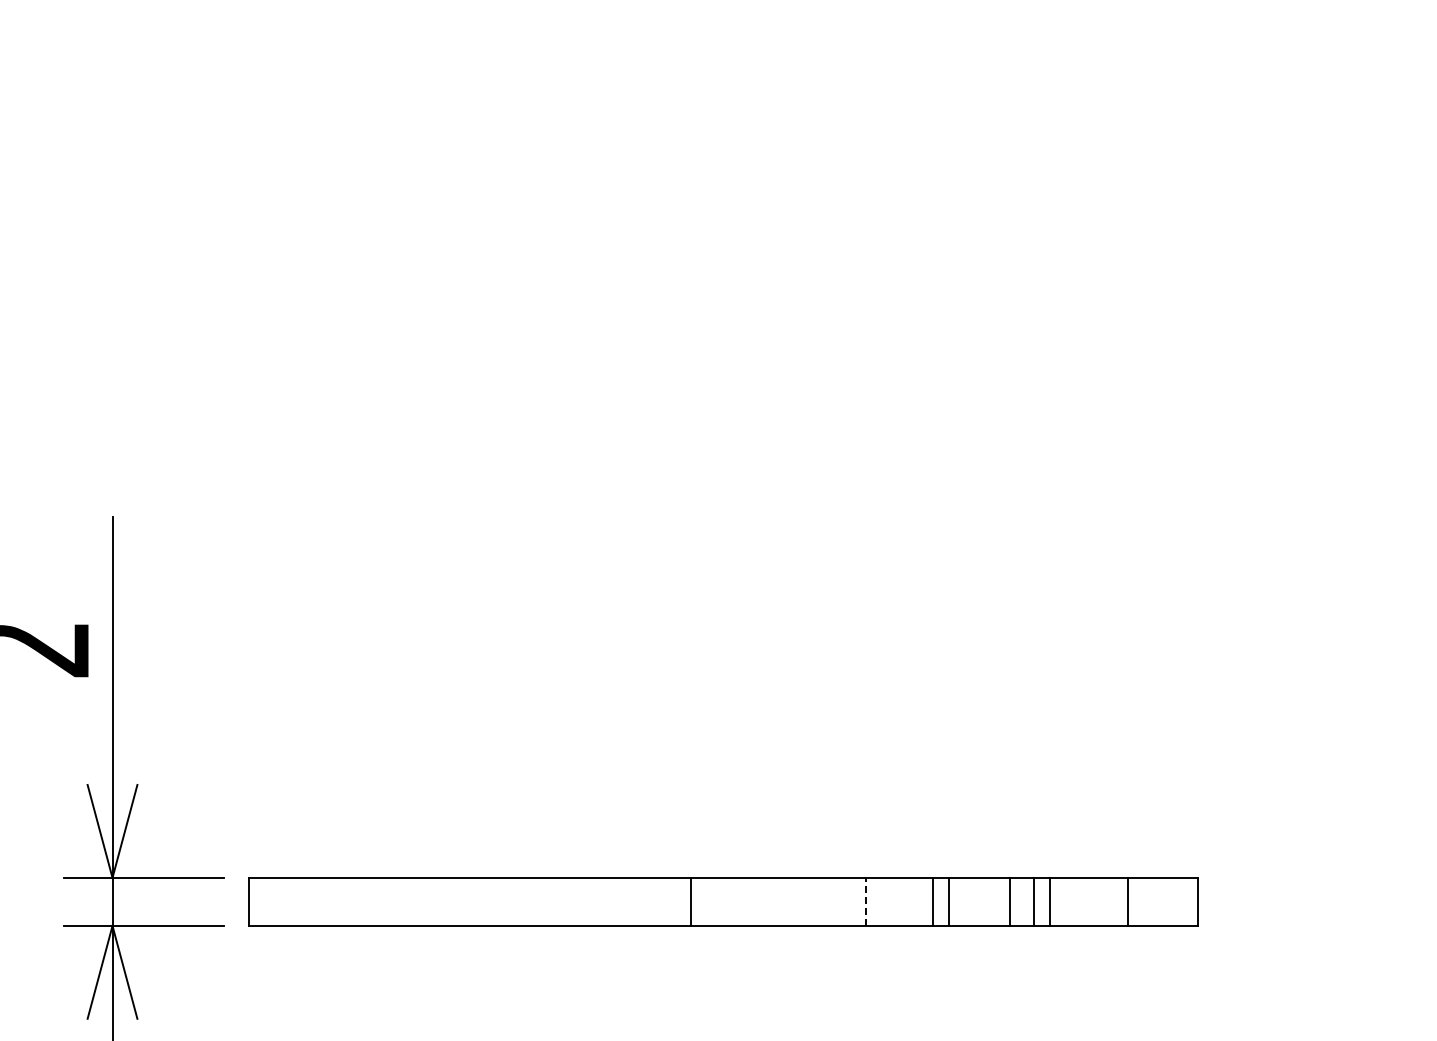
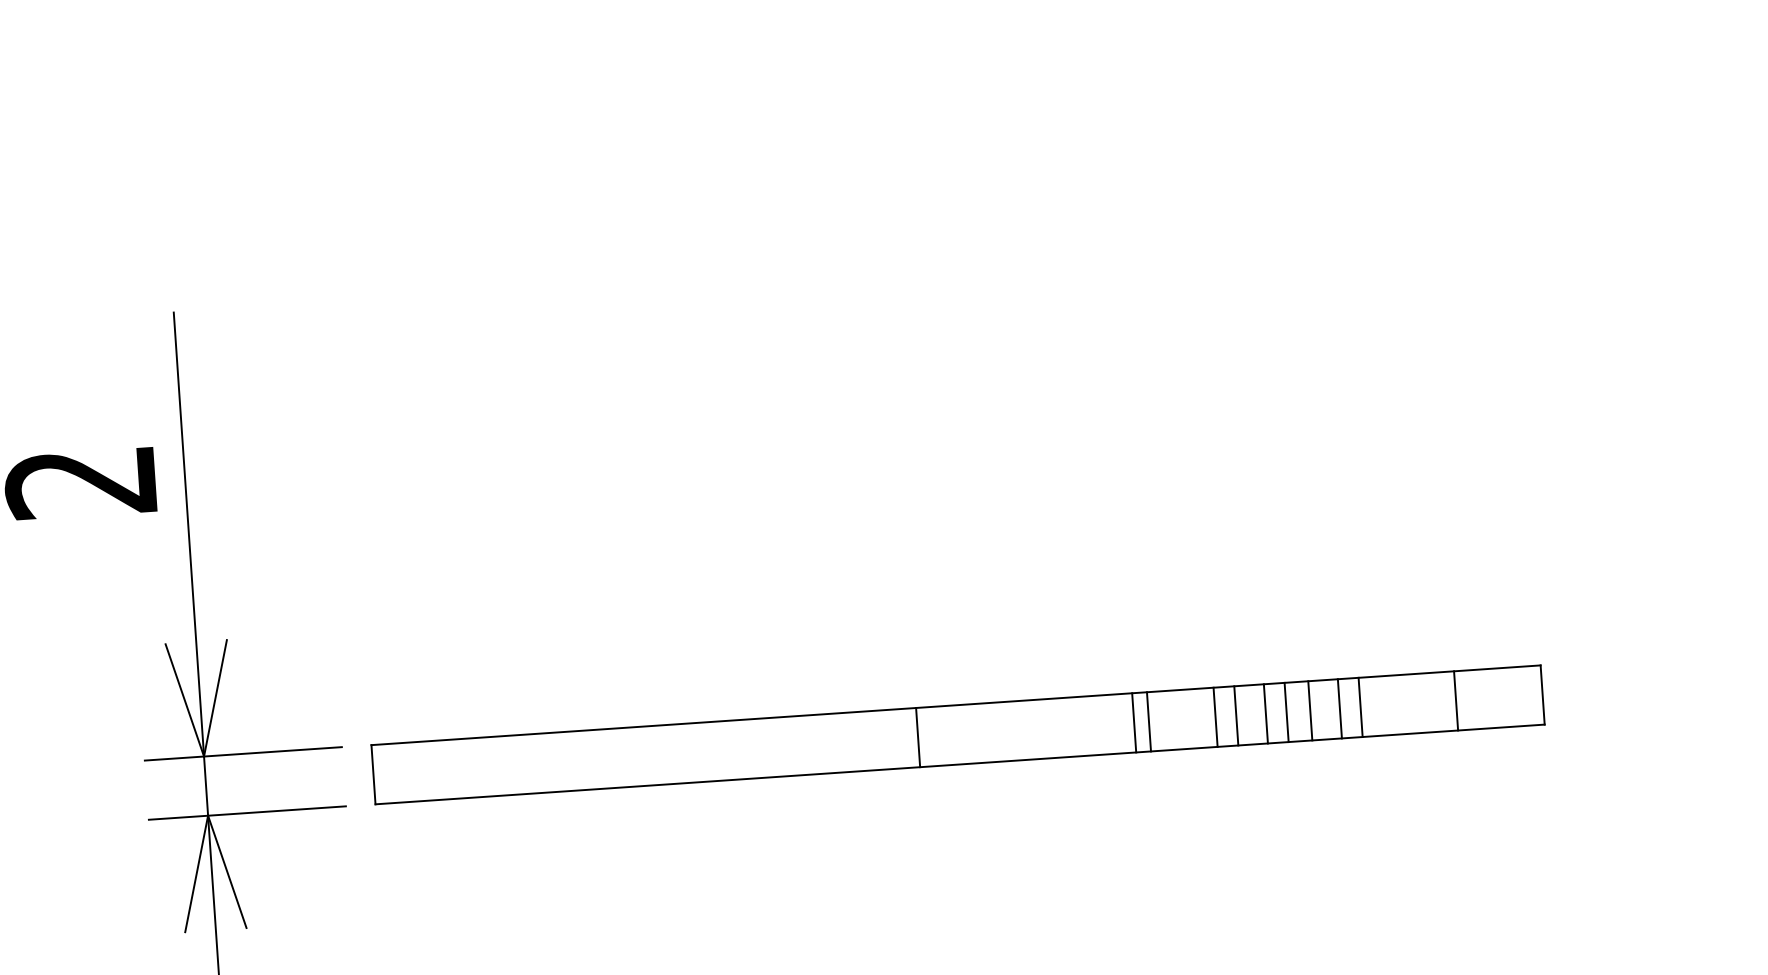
line: (866, 901) -> (1134, 722), dashed -> solid
line: (878, 901) -> (1148, 721), added
line: (973, 901) -> (1265, 713), added
line: (990, 901) -> (1286, 711), added

